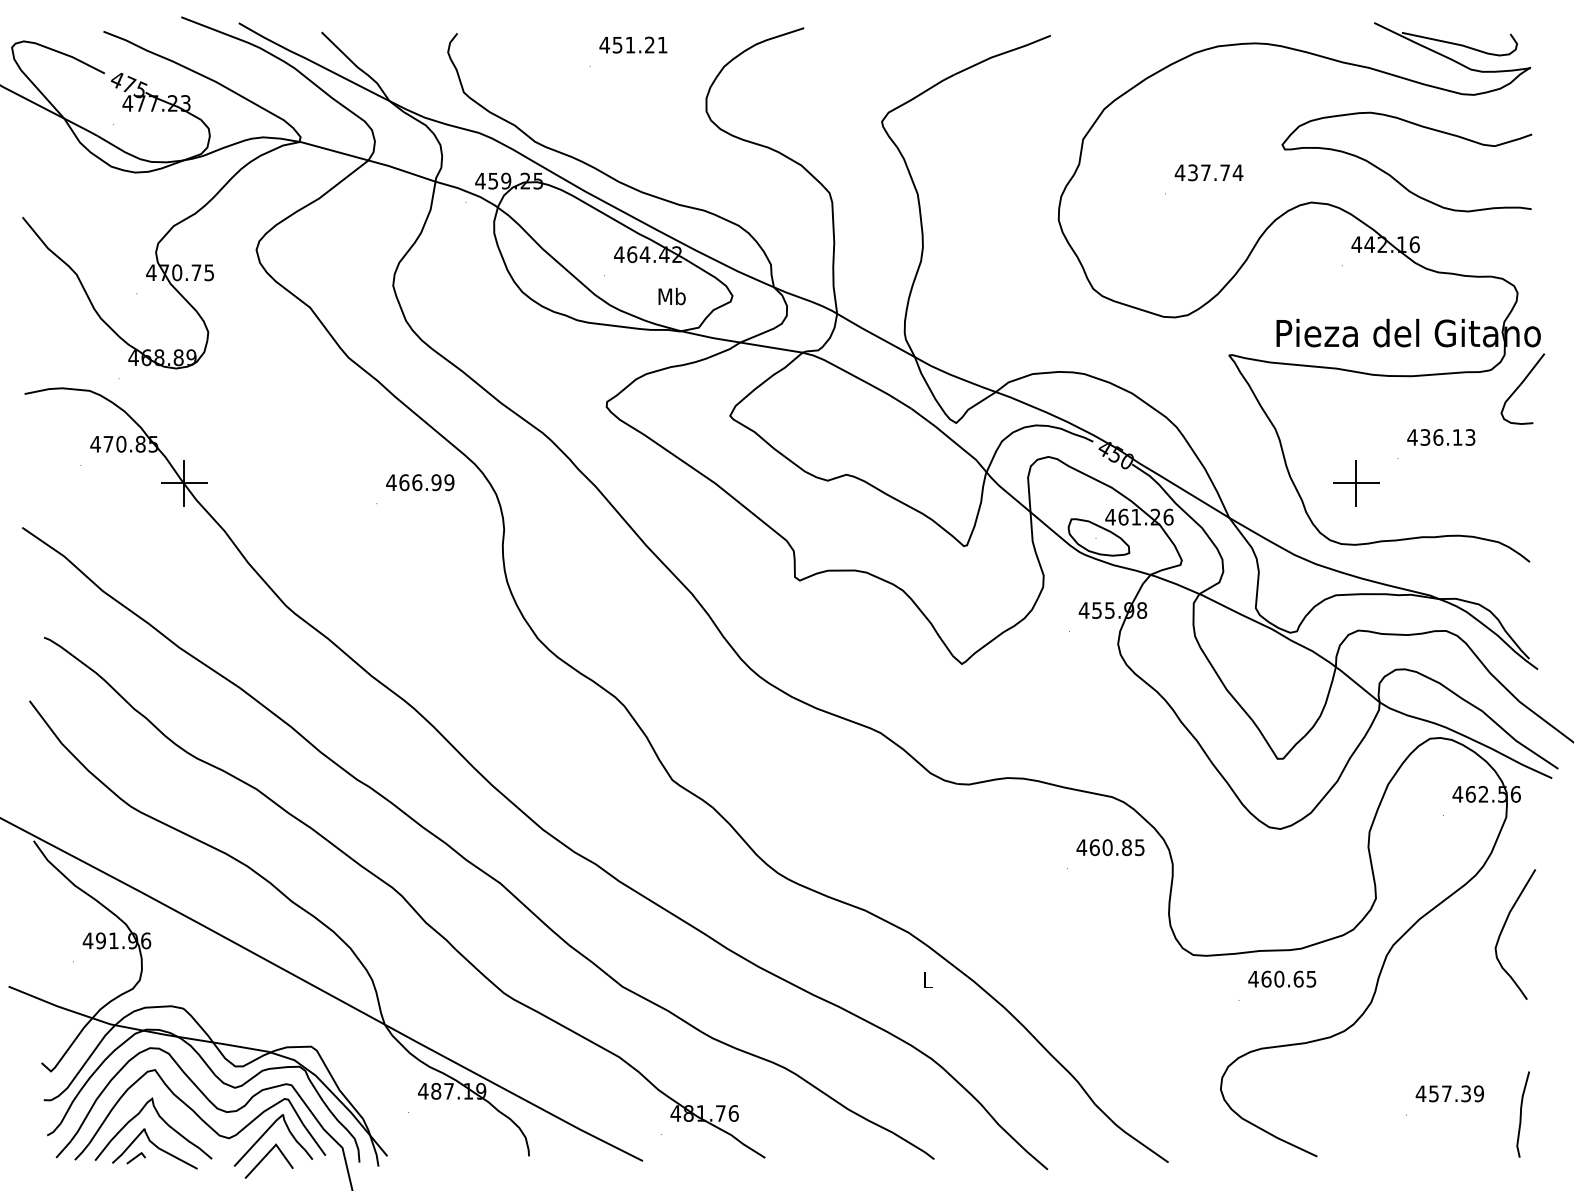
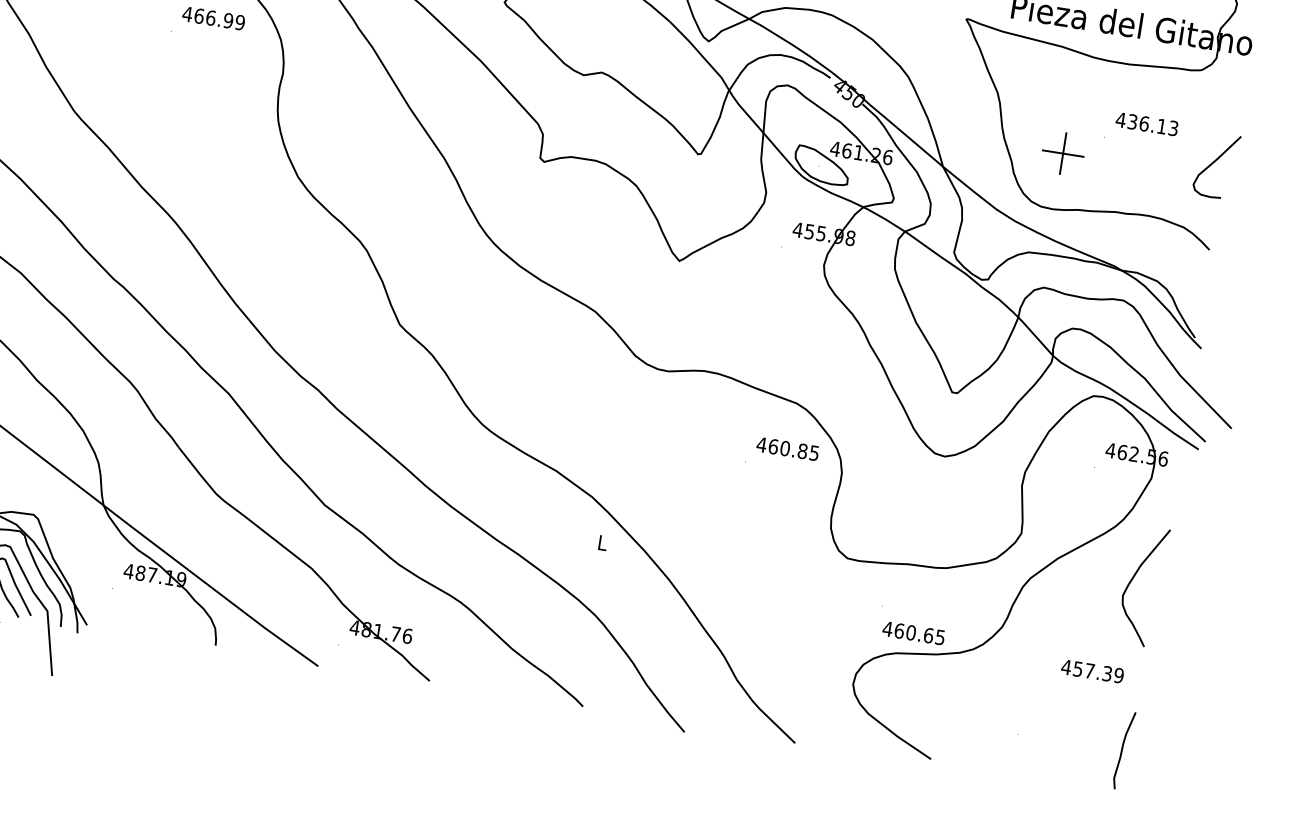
curve: (1520, 386) -> (1214, 162), moved
text: (1282, 978) -> (914, 632), moved
text: (1449, 1093) -> (1092, 671), moved

